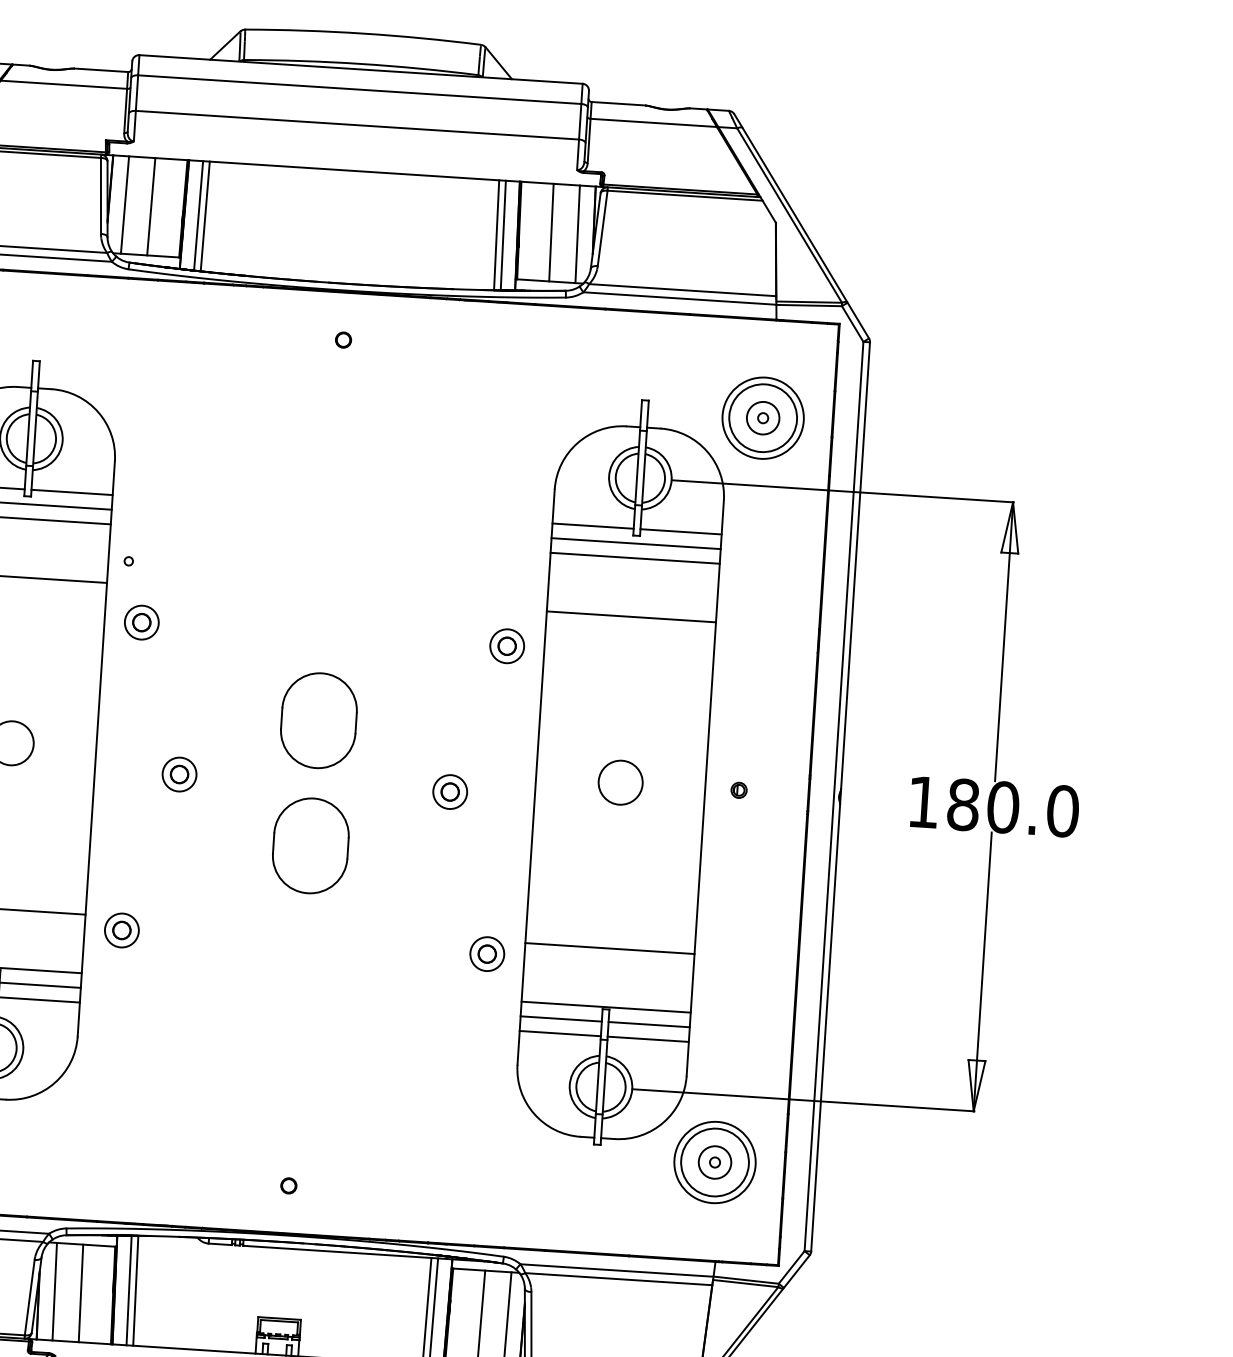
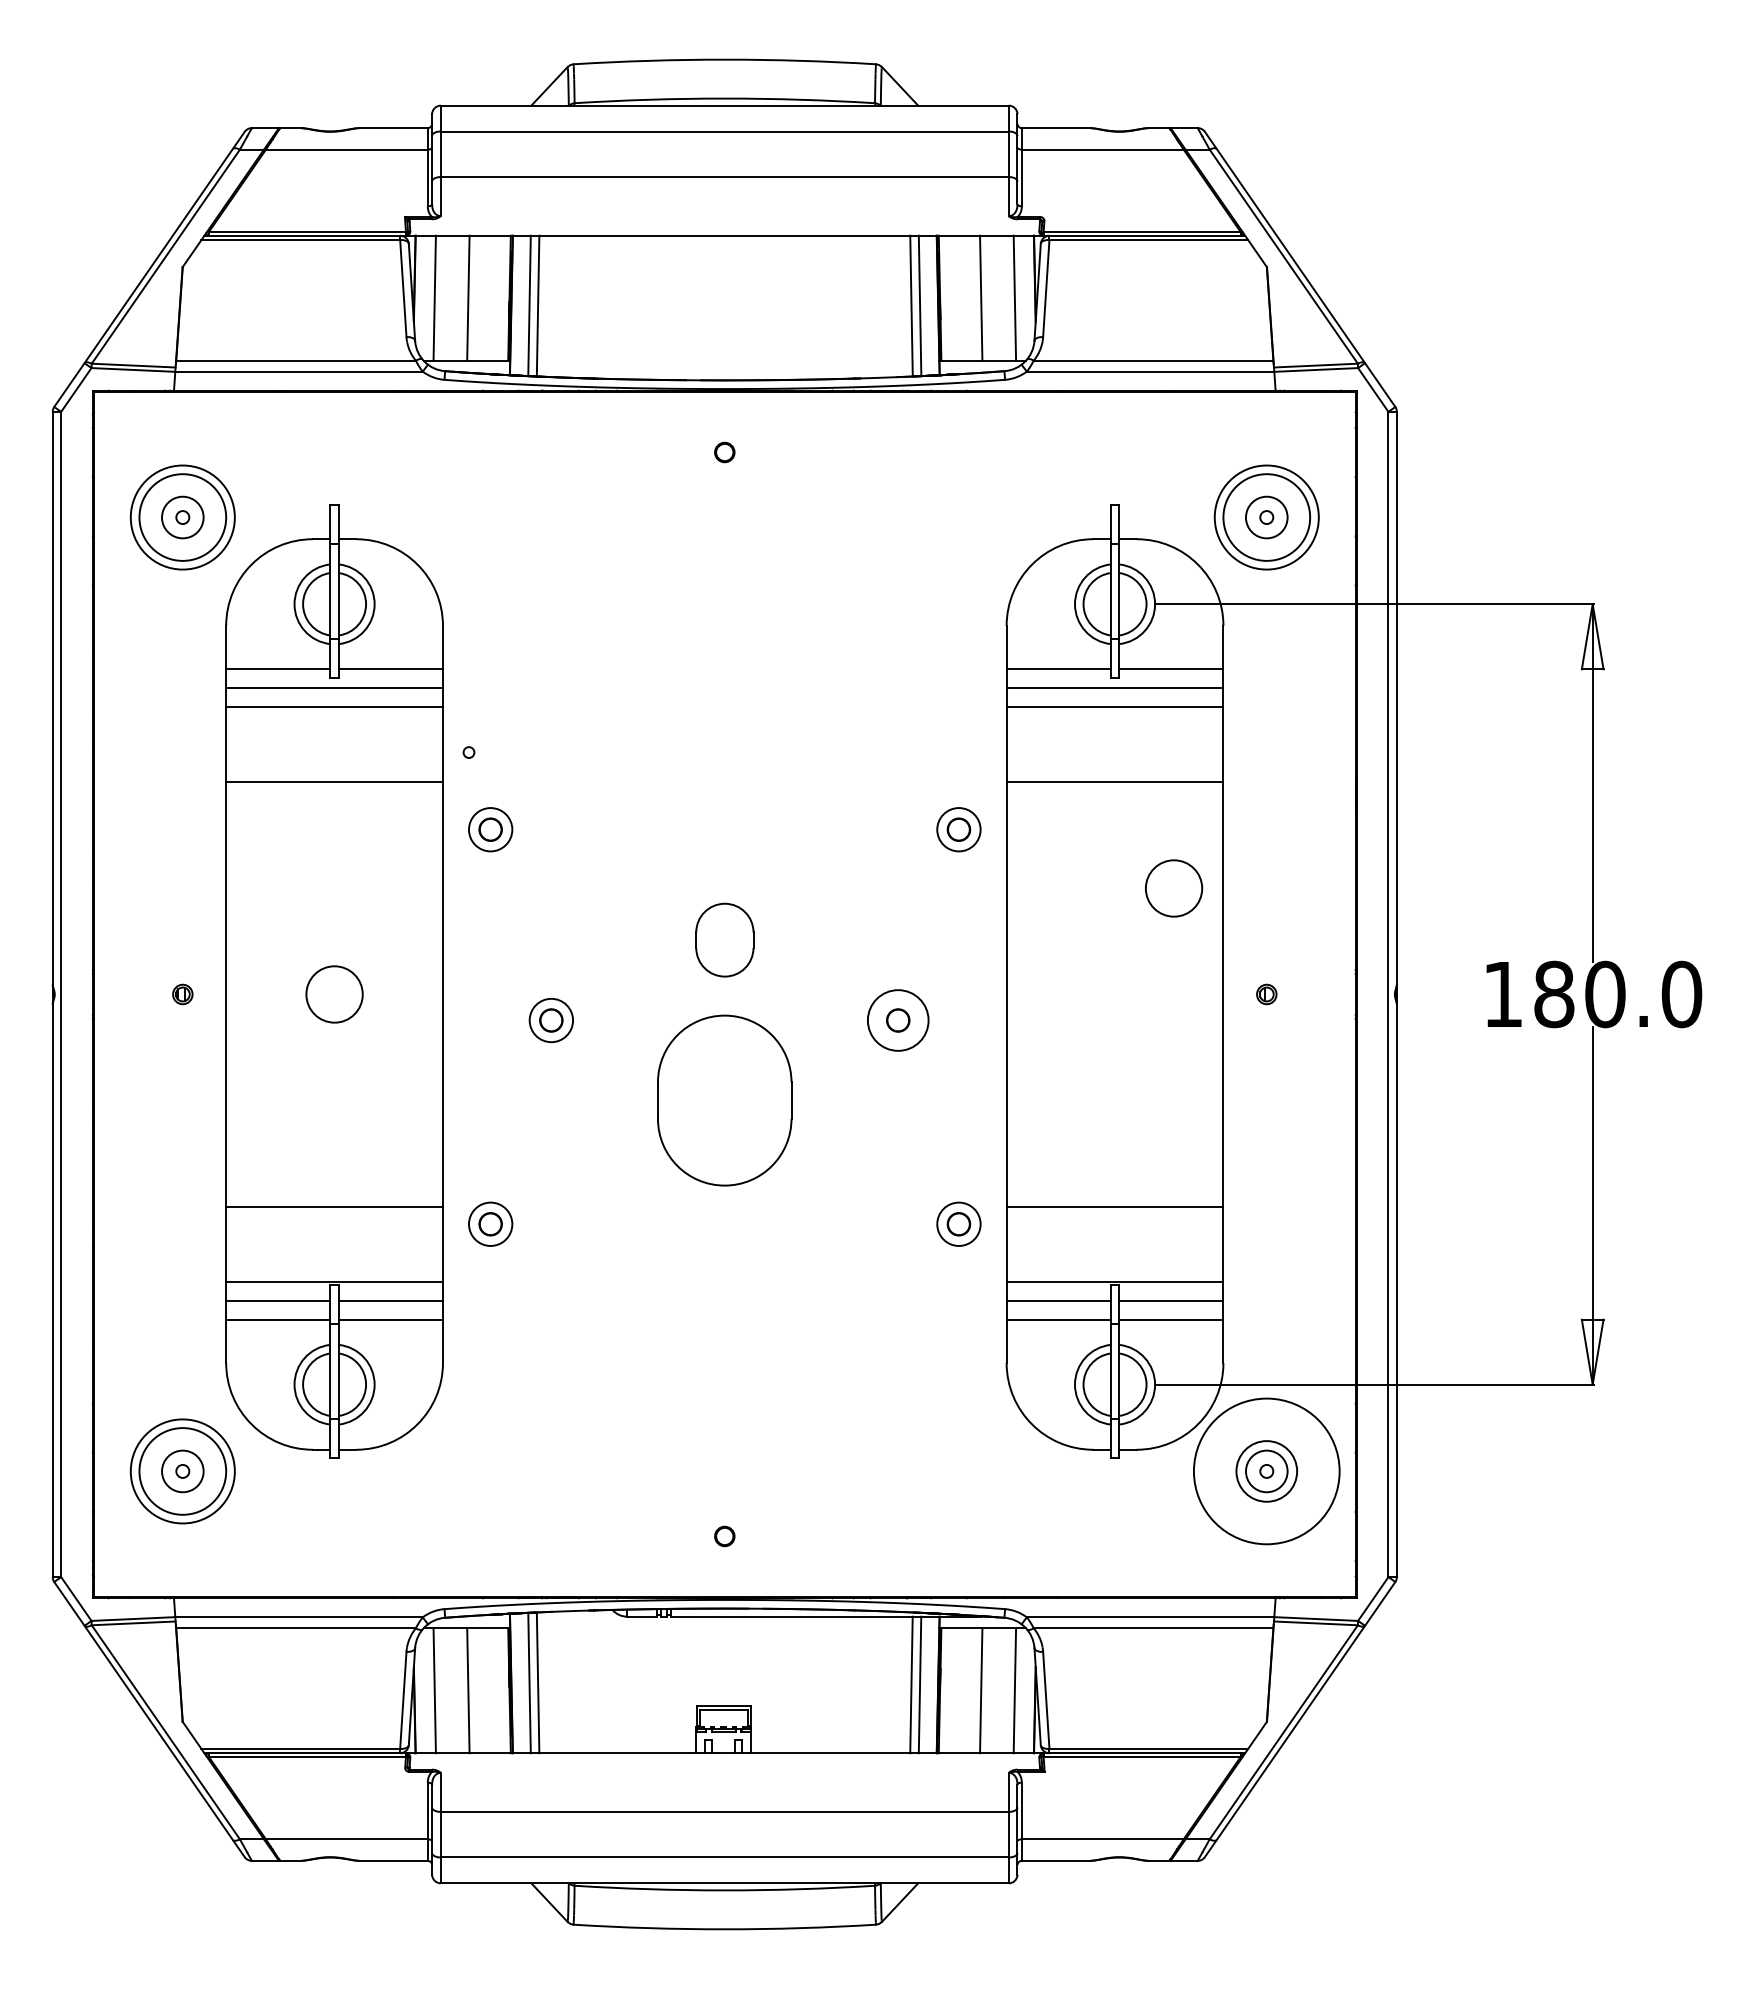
part: (318, 720) -> (724, 939), size x0.6
circle: (621, 782) -> (1174, 888), moved
circle: (449, 792) -> (897, 1020), size x1.4
part: (310, 845) -> (724, 1100), size x1.4
circle: (714, 1162) -> (1266, 1471), size x0.7
circle: (714, 1162) -> (1266, 1471), size x1.4

